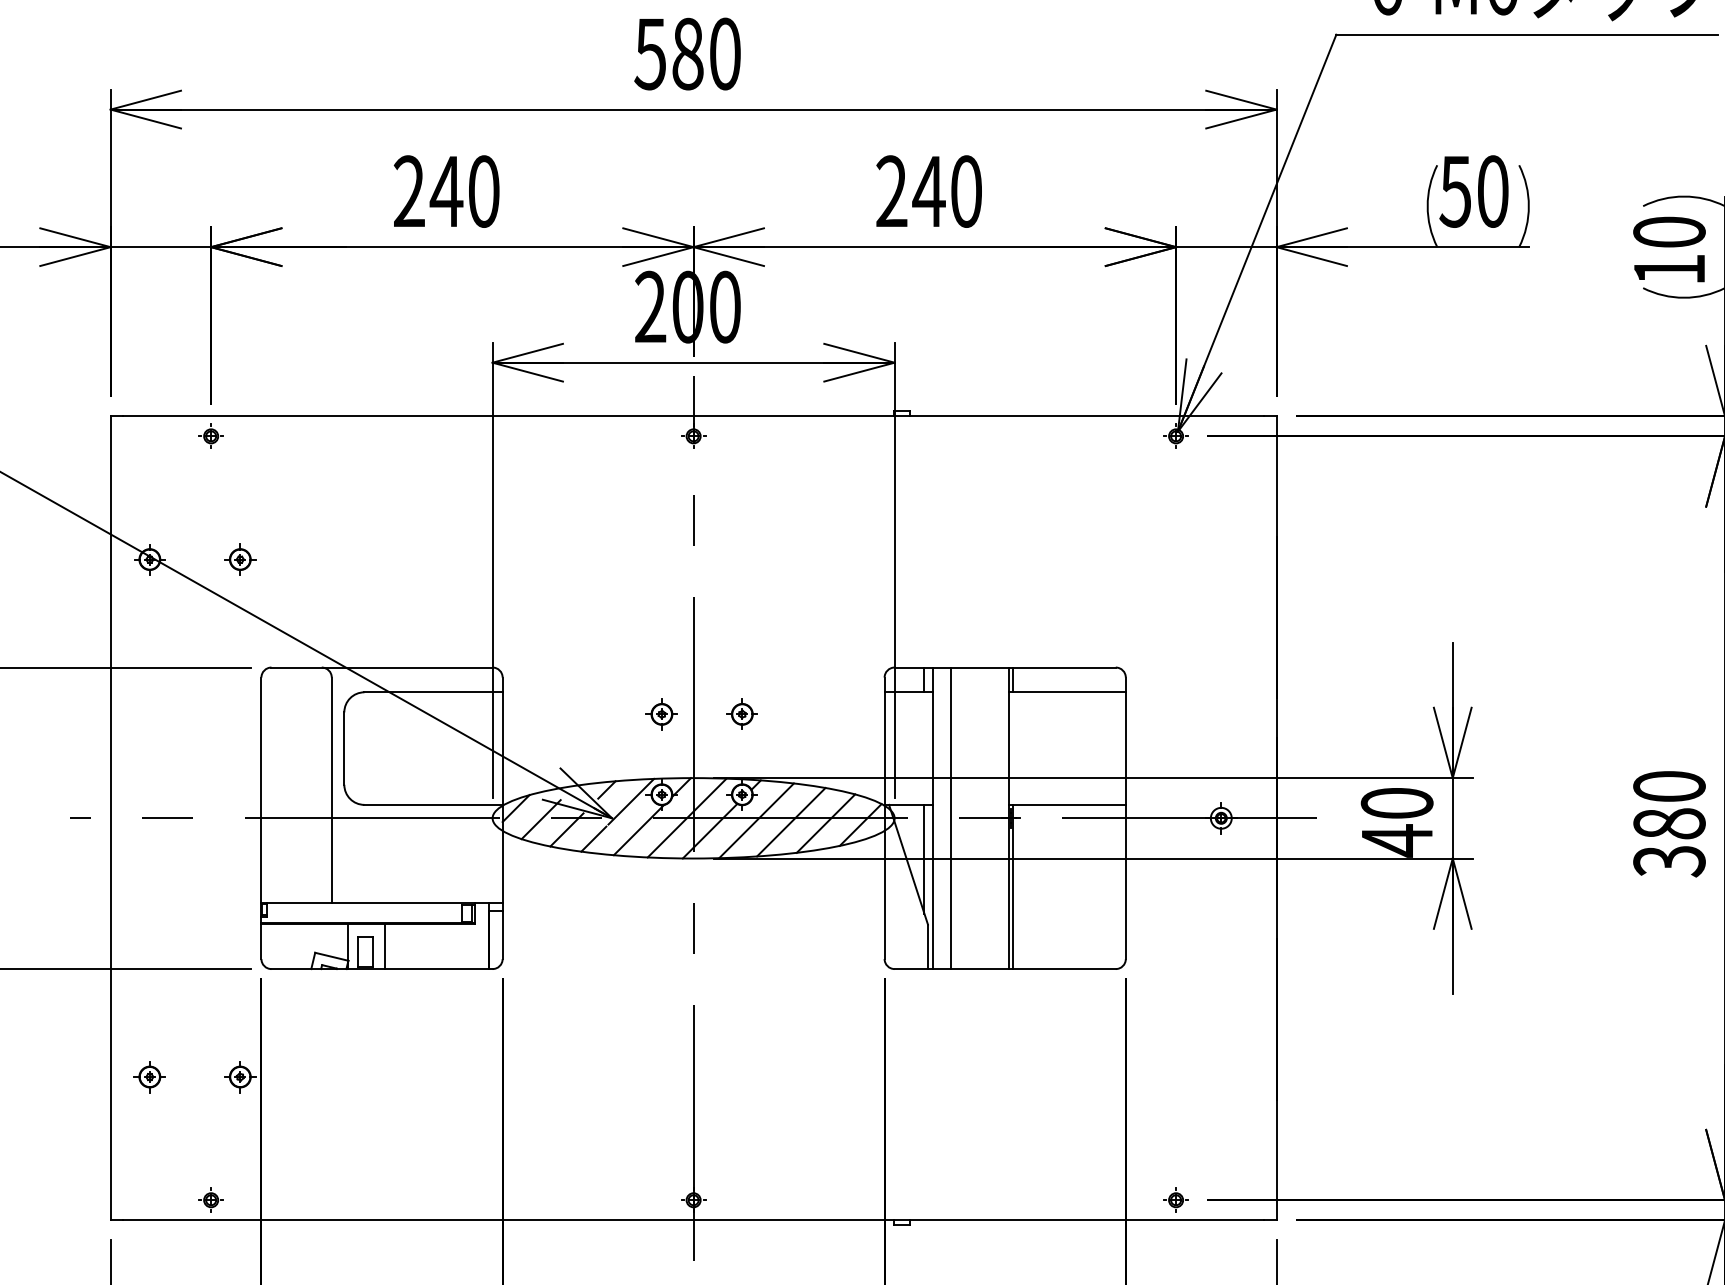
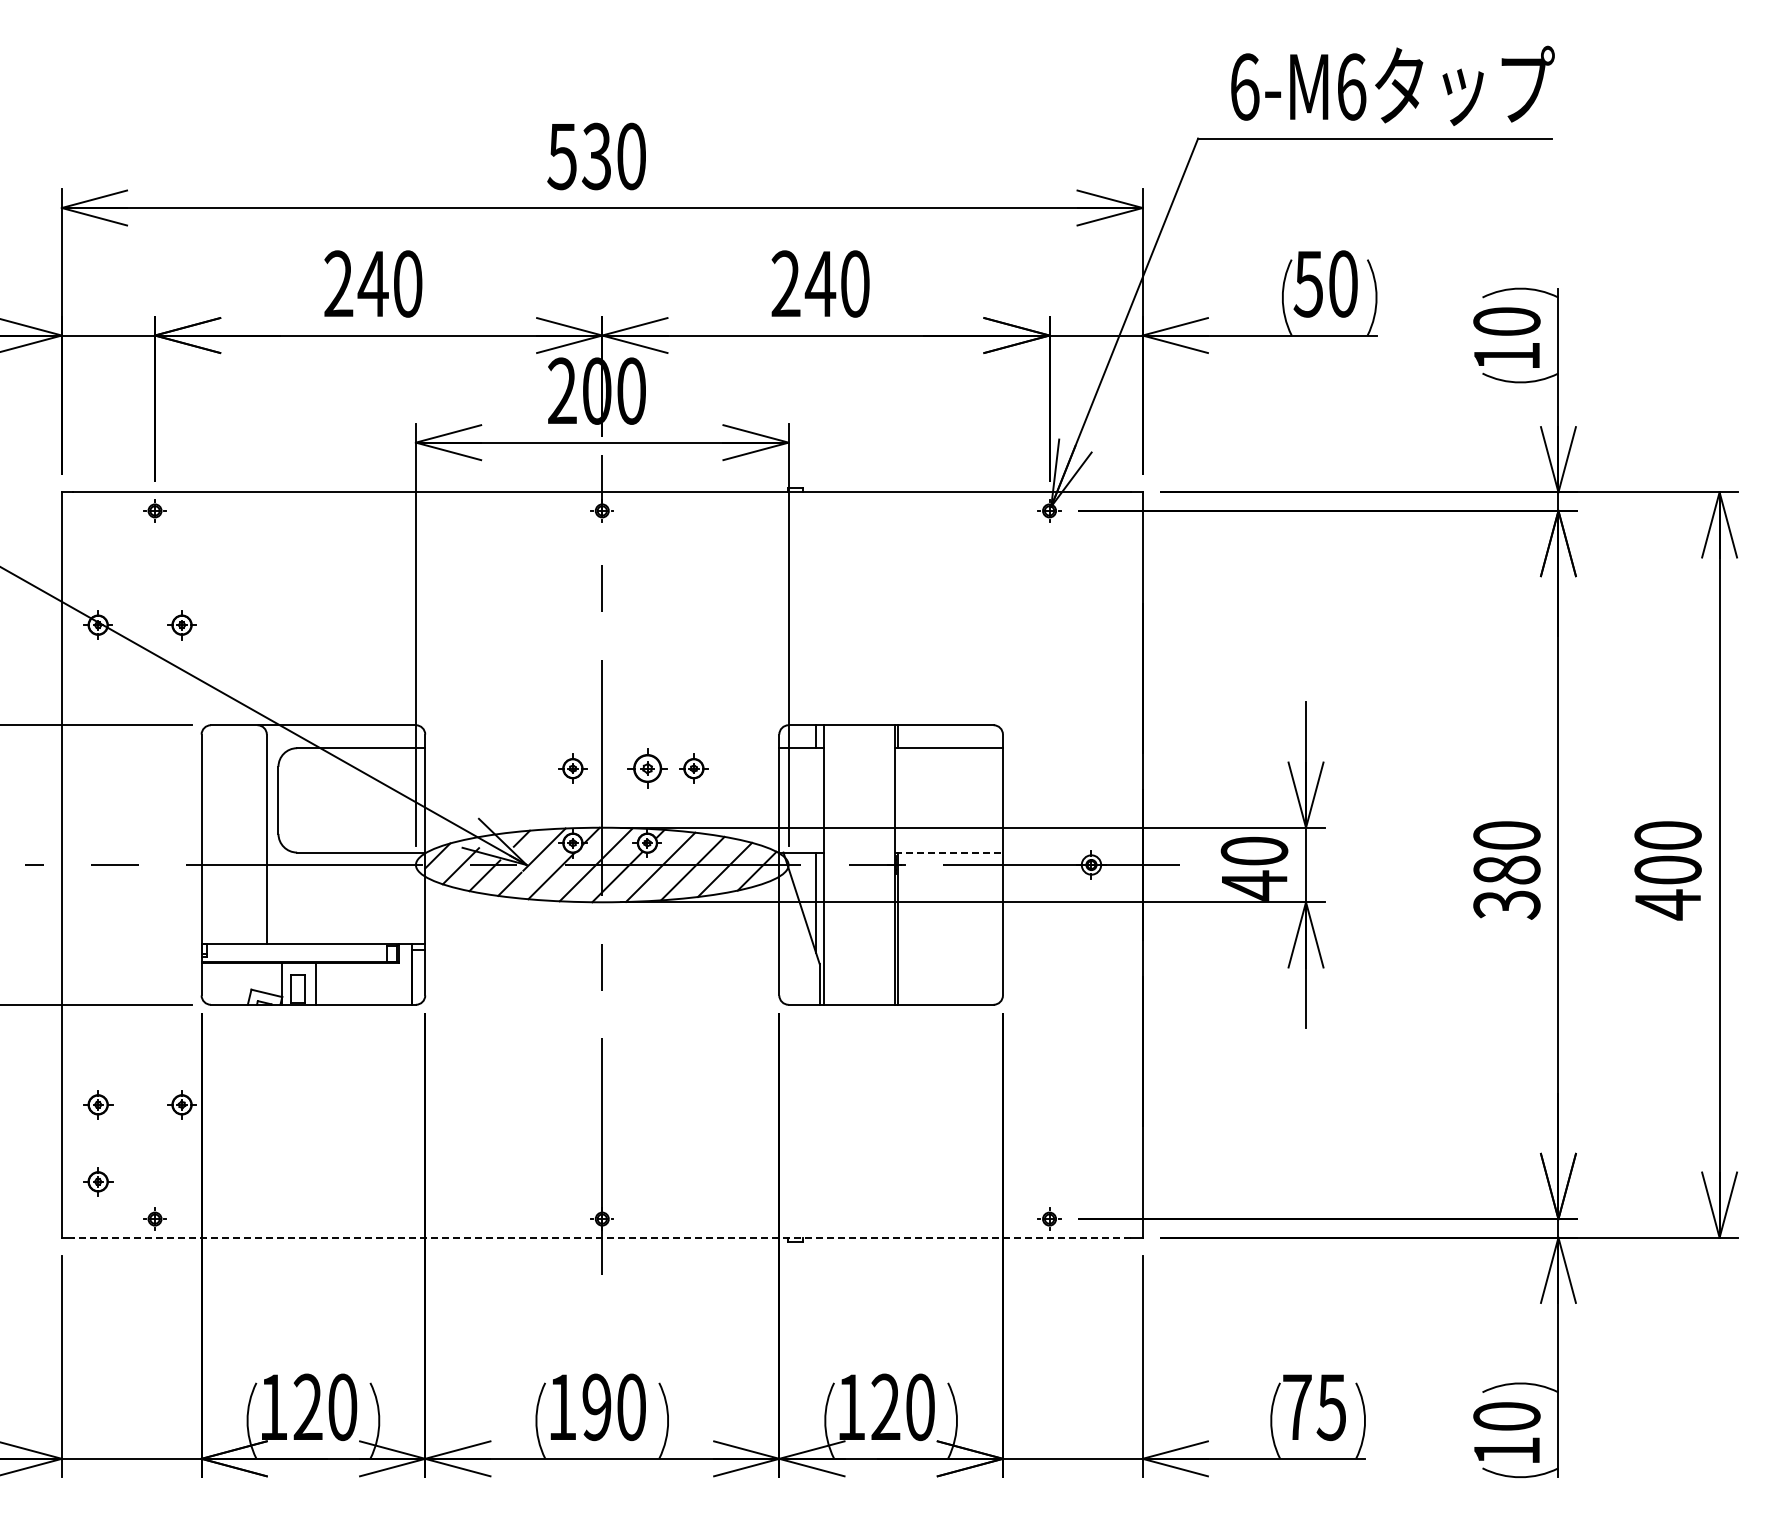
text: (687, 54) -> (596, 156), 580 -> 530
part: (741, 714) -> (646, 768), size x1.4
part: (792, 714) -> (693, 768), added
line: (1067, 804) -> (948, 852), solid -> dashed
line: (950, 817) -> (840, 864), removed
part: (150, 1159) -> (98, 1181), added
line: (693, 1220) -> (602, 1237), solid -> dashed

